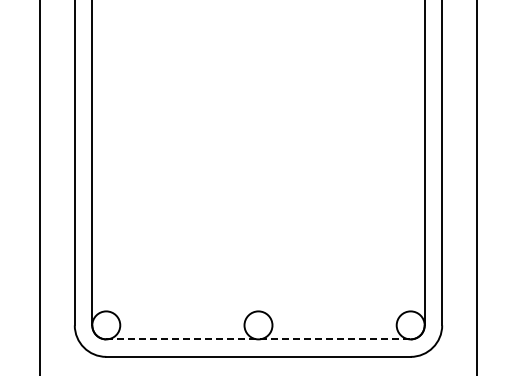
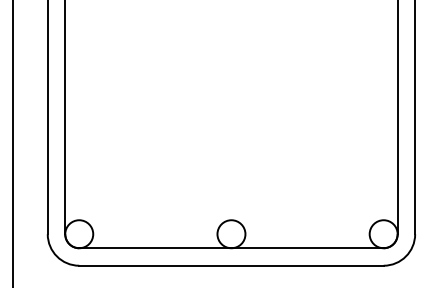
line: (258, 339) -> (231, 248), dashed -> solid

